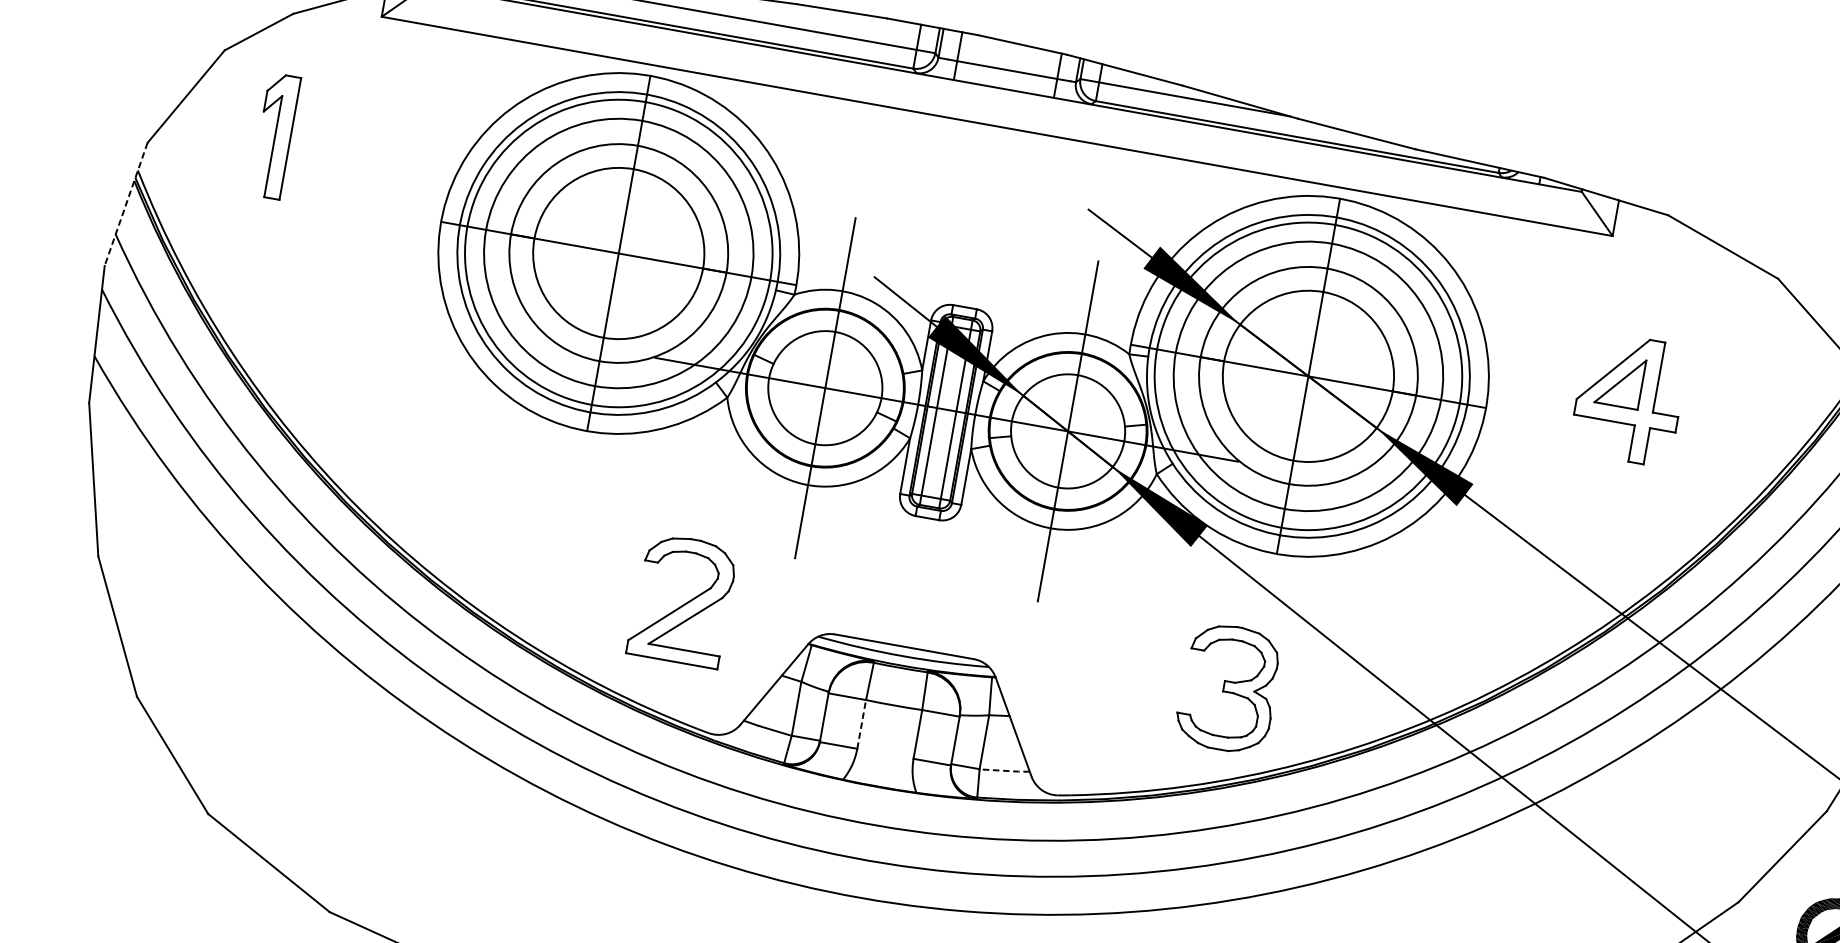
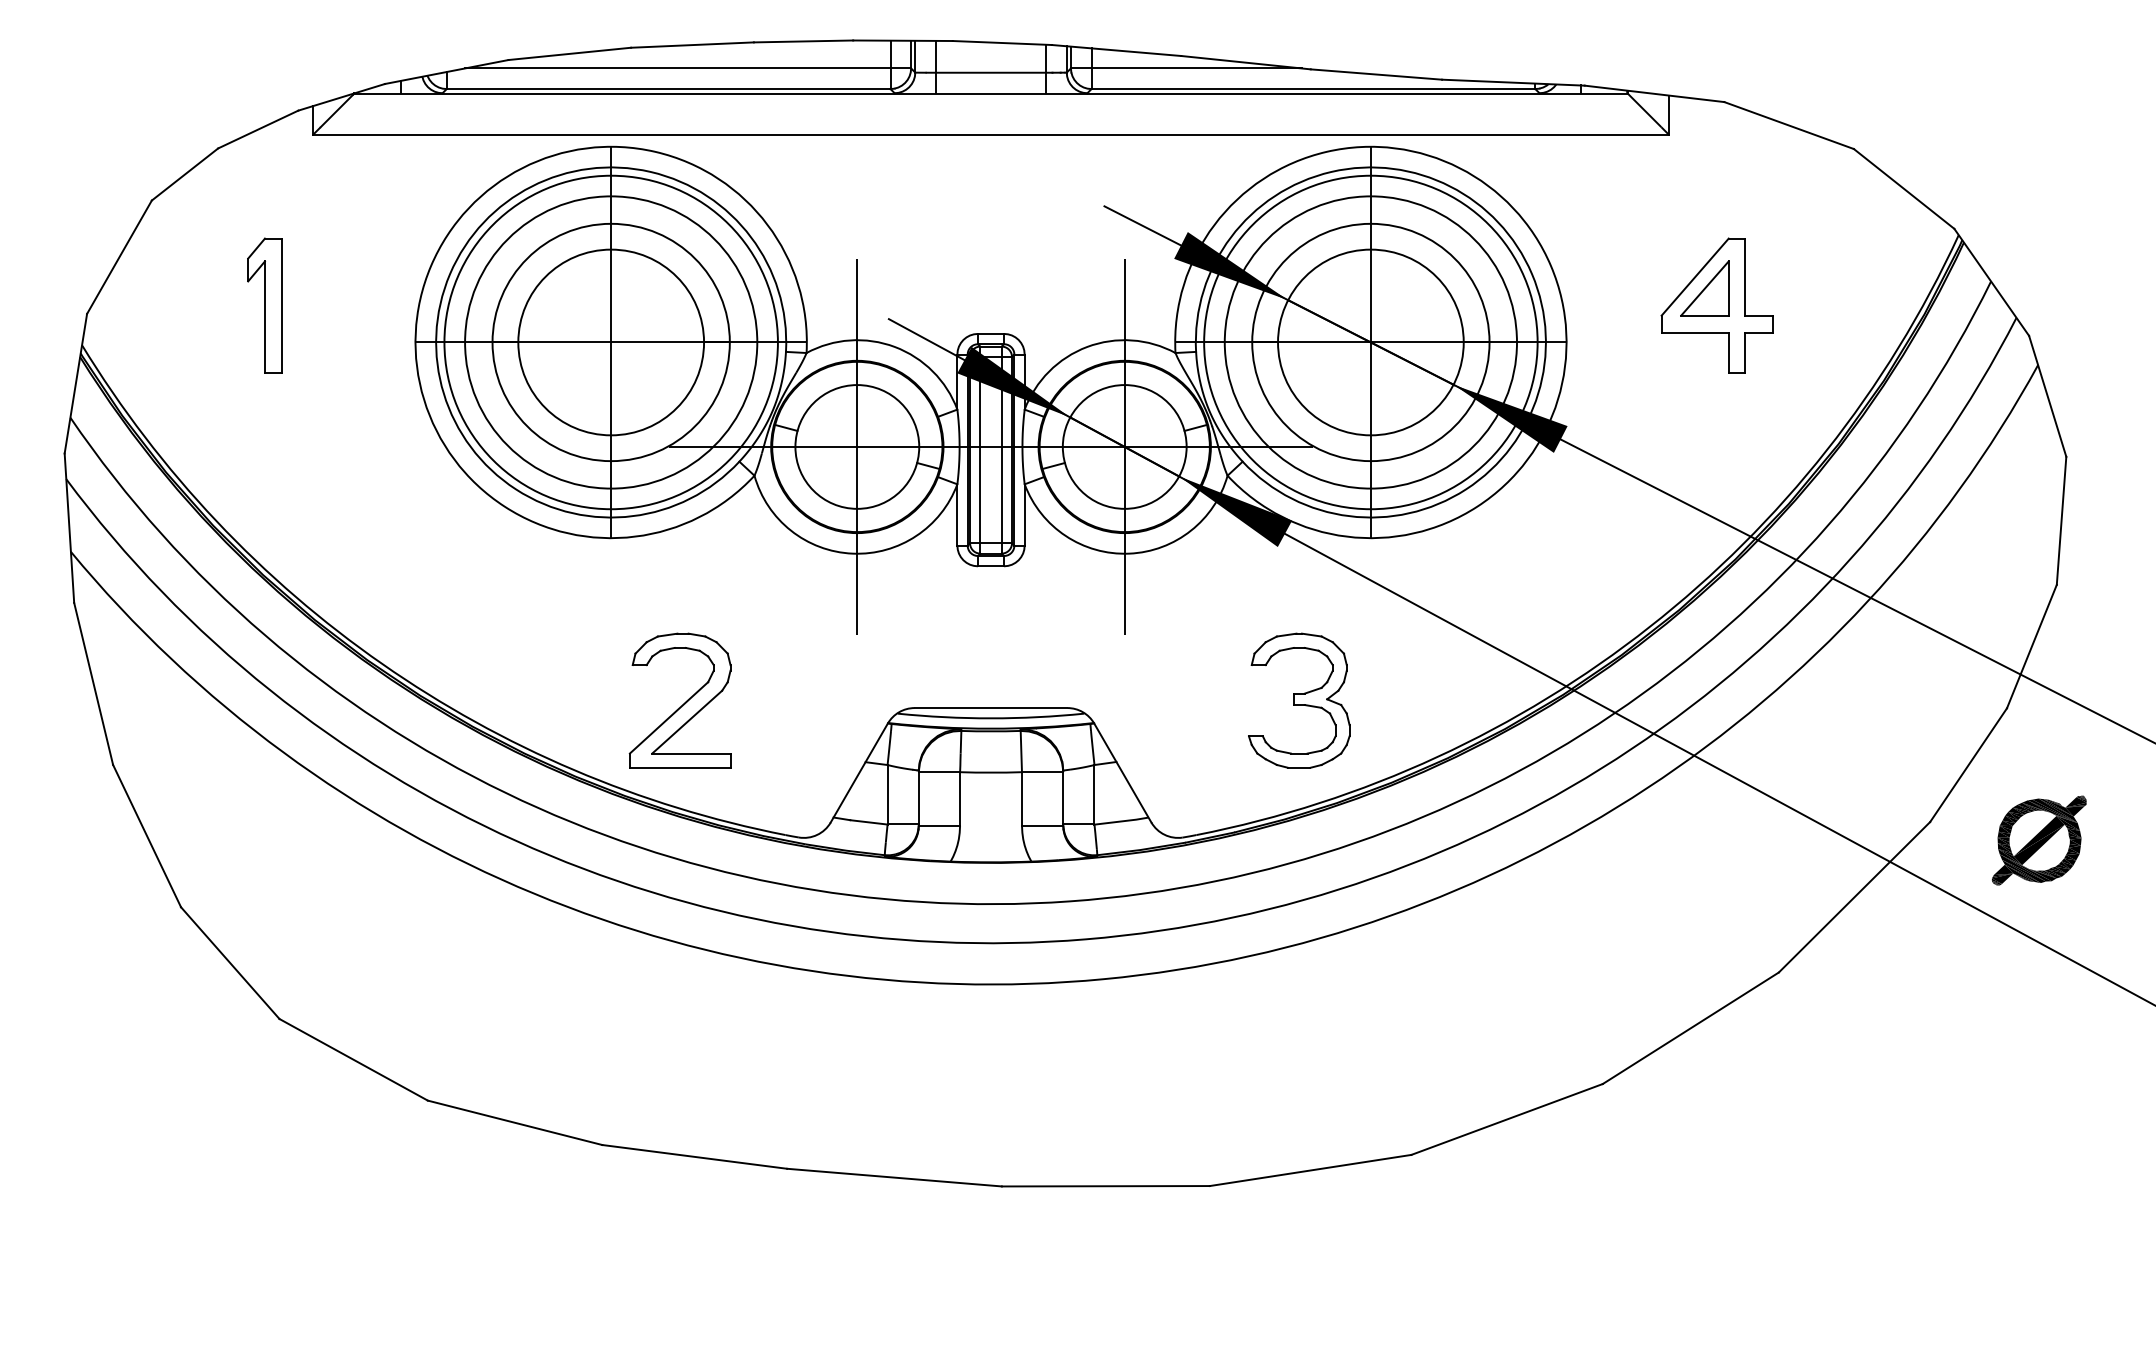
part: (274, 136) -> (264, 305), moved
line: (125, 204) -> (75, 383), dashed -> solid
part: (681, 600) -> (679, 700), moved
part: (1229, 688) -> (1299, 700), moved
line: (861, 724) -> (960, 799), dashed -> solid
line: (1004, 770) -> (1121, 821), dashed -> solid

